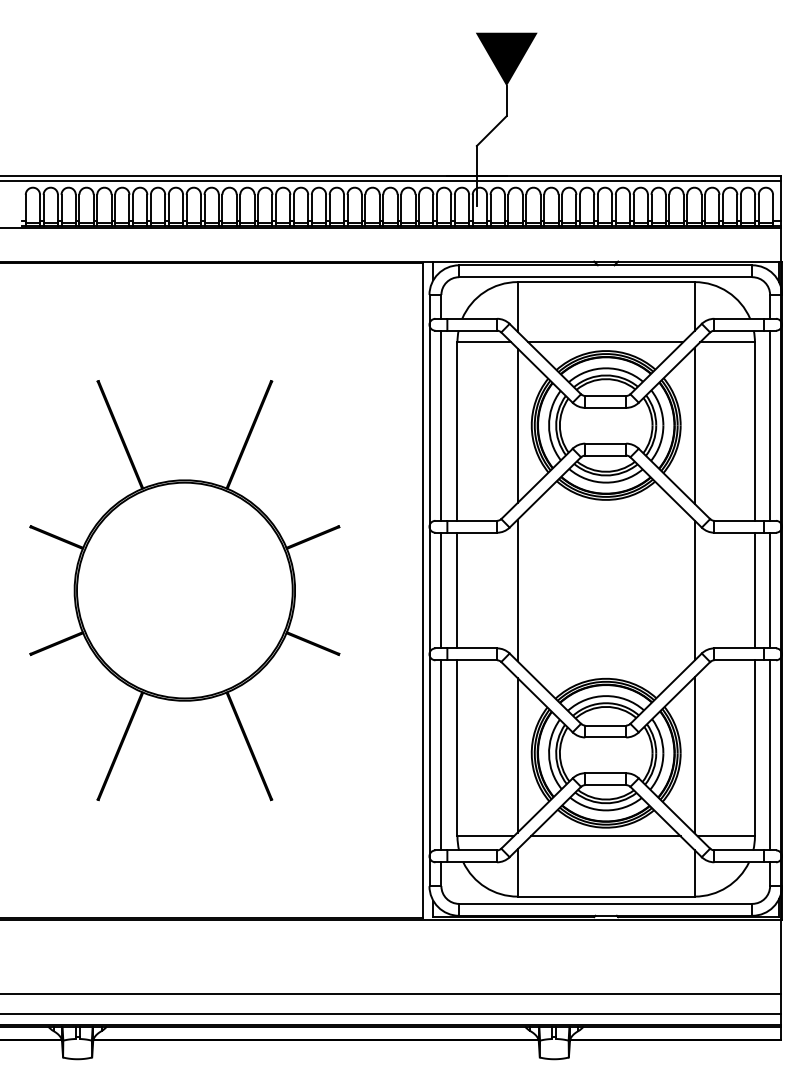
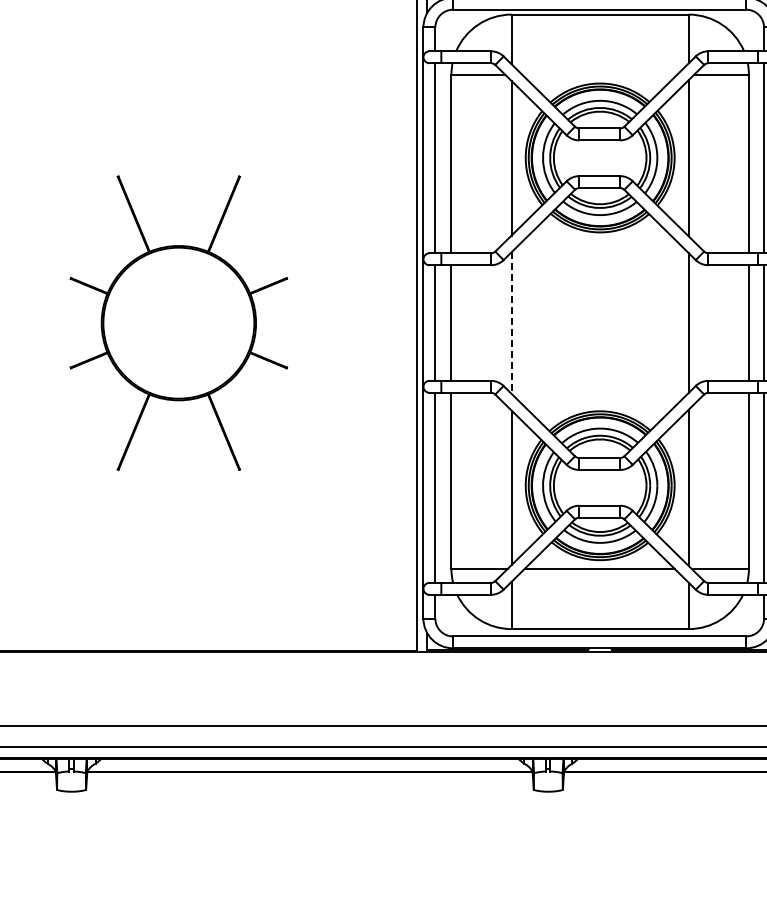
line: (605, 342) -> (599, 75), removed
part: (184, 590) -> (178, 323), size x0.7
line: (517, 590) -> (511, 323), solid -> dashed

